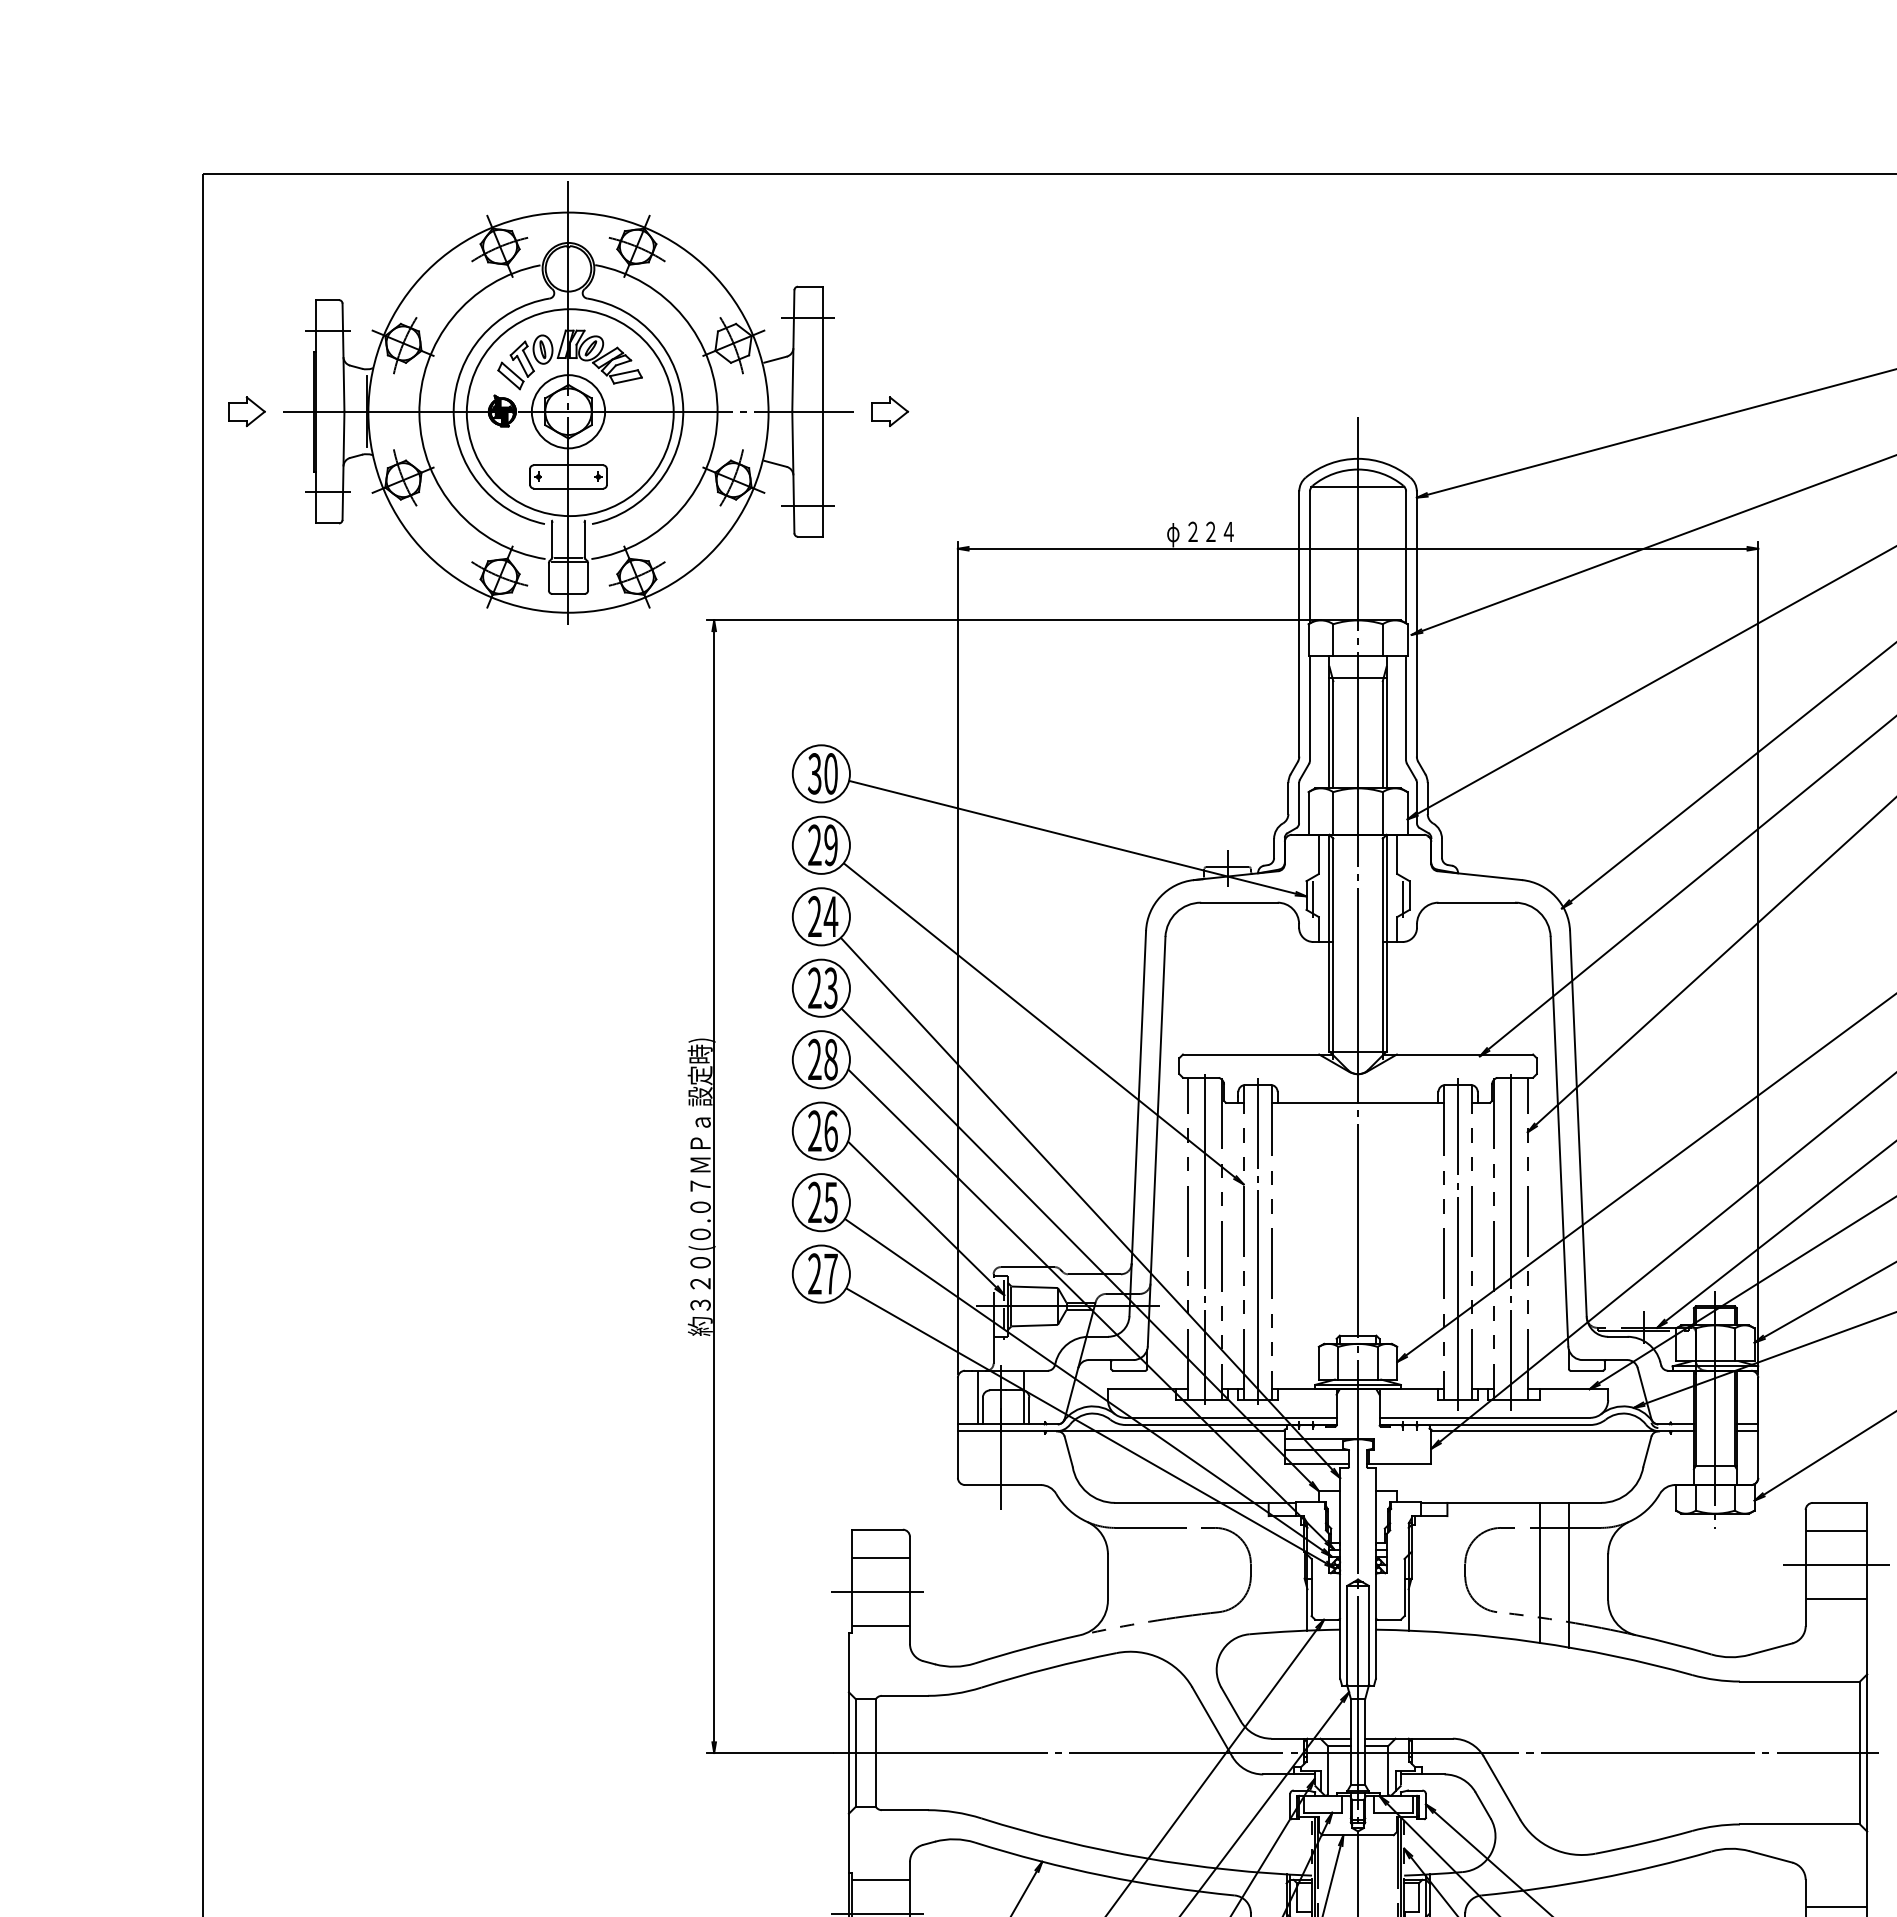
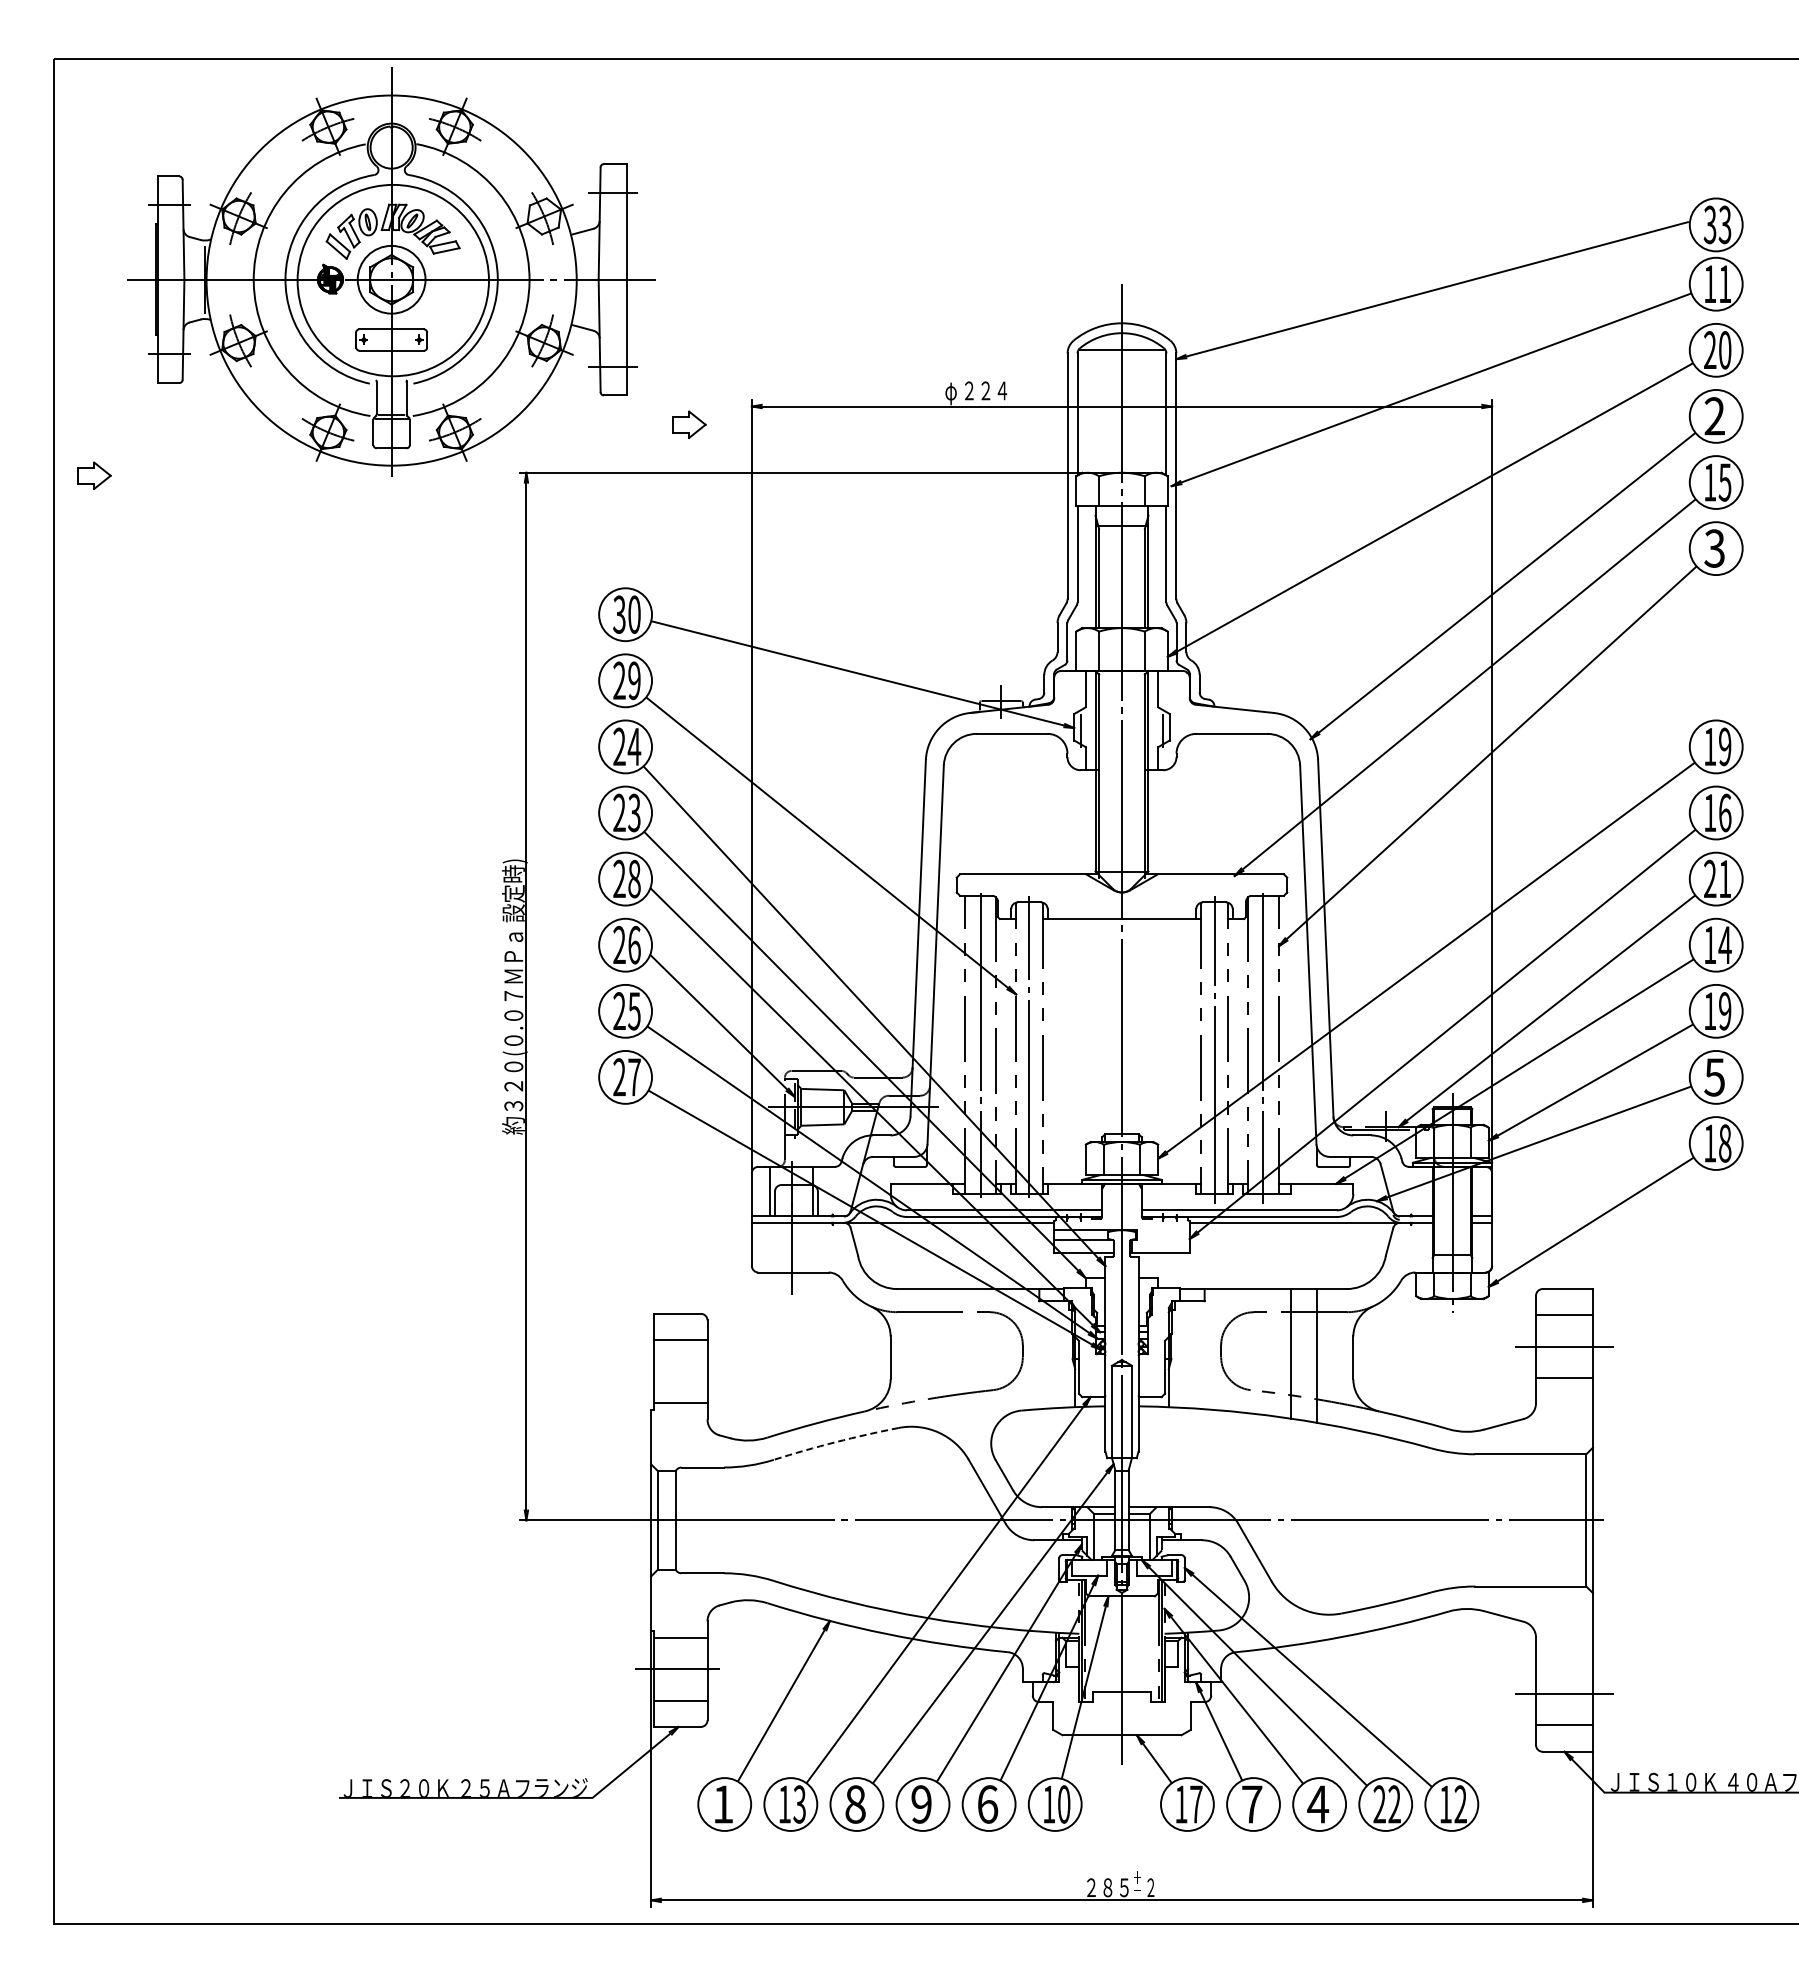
part: (247, 411) -> (94, 475), moved
part: (890, 411) -> (689, 424), moved
line: (877, 1592) -> (677, 1371), removed
arc: (1048, 1668) -> (835, 1442), solid -> dashed
line: (1836, 1906) -> (1564, 1662), removed

